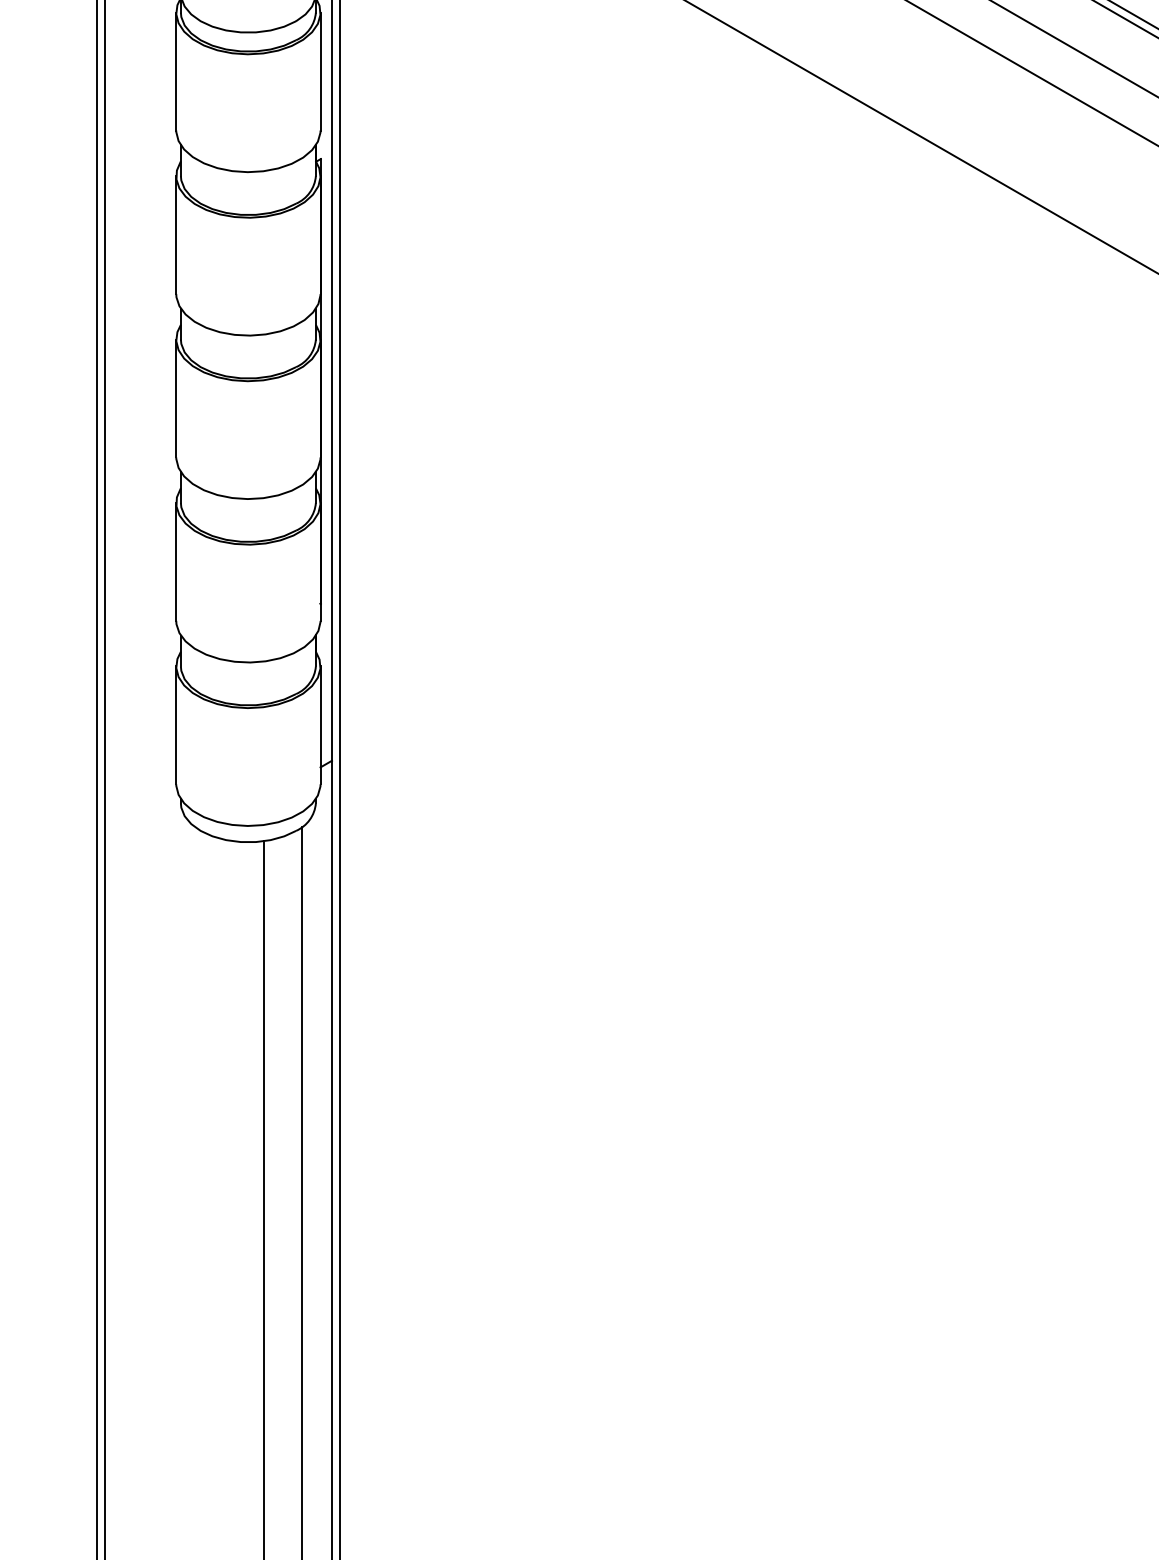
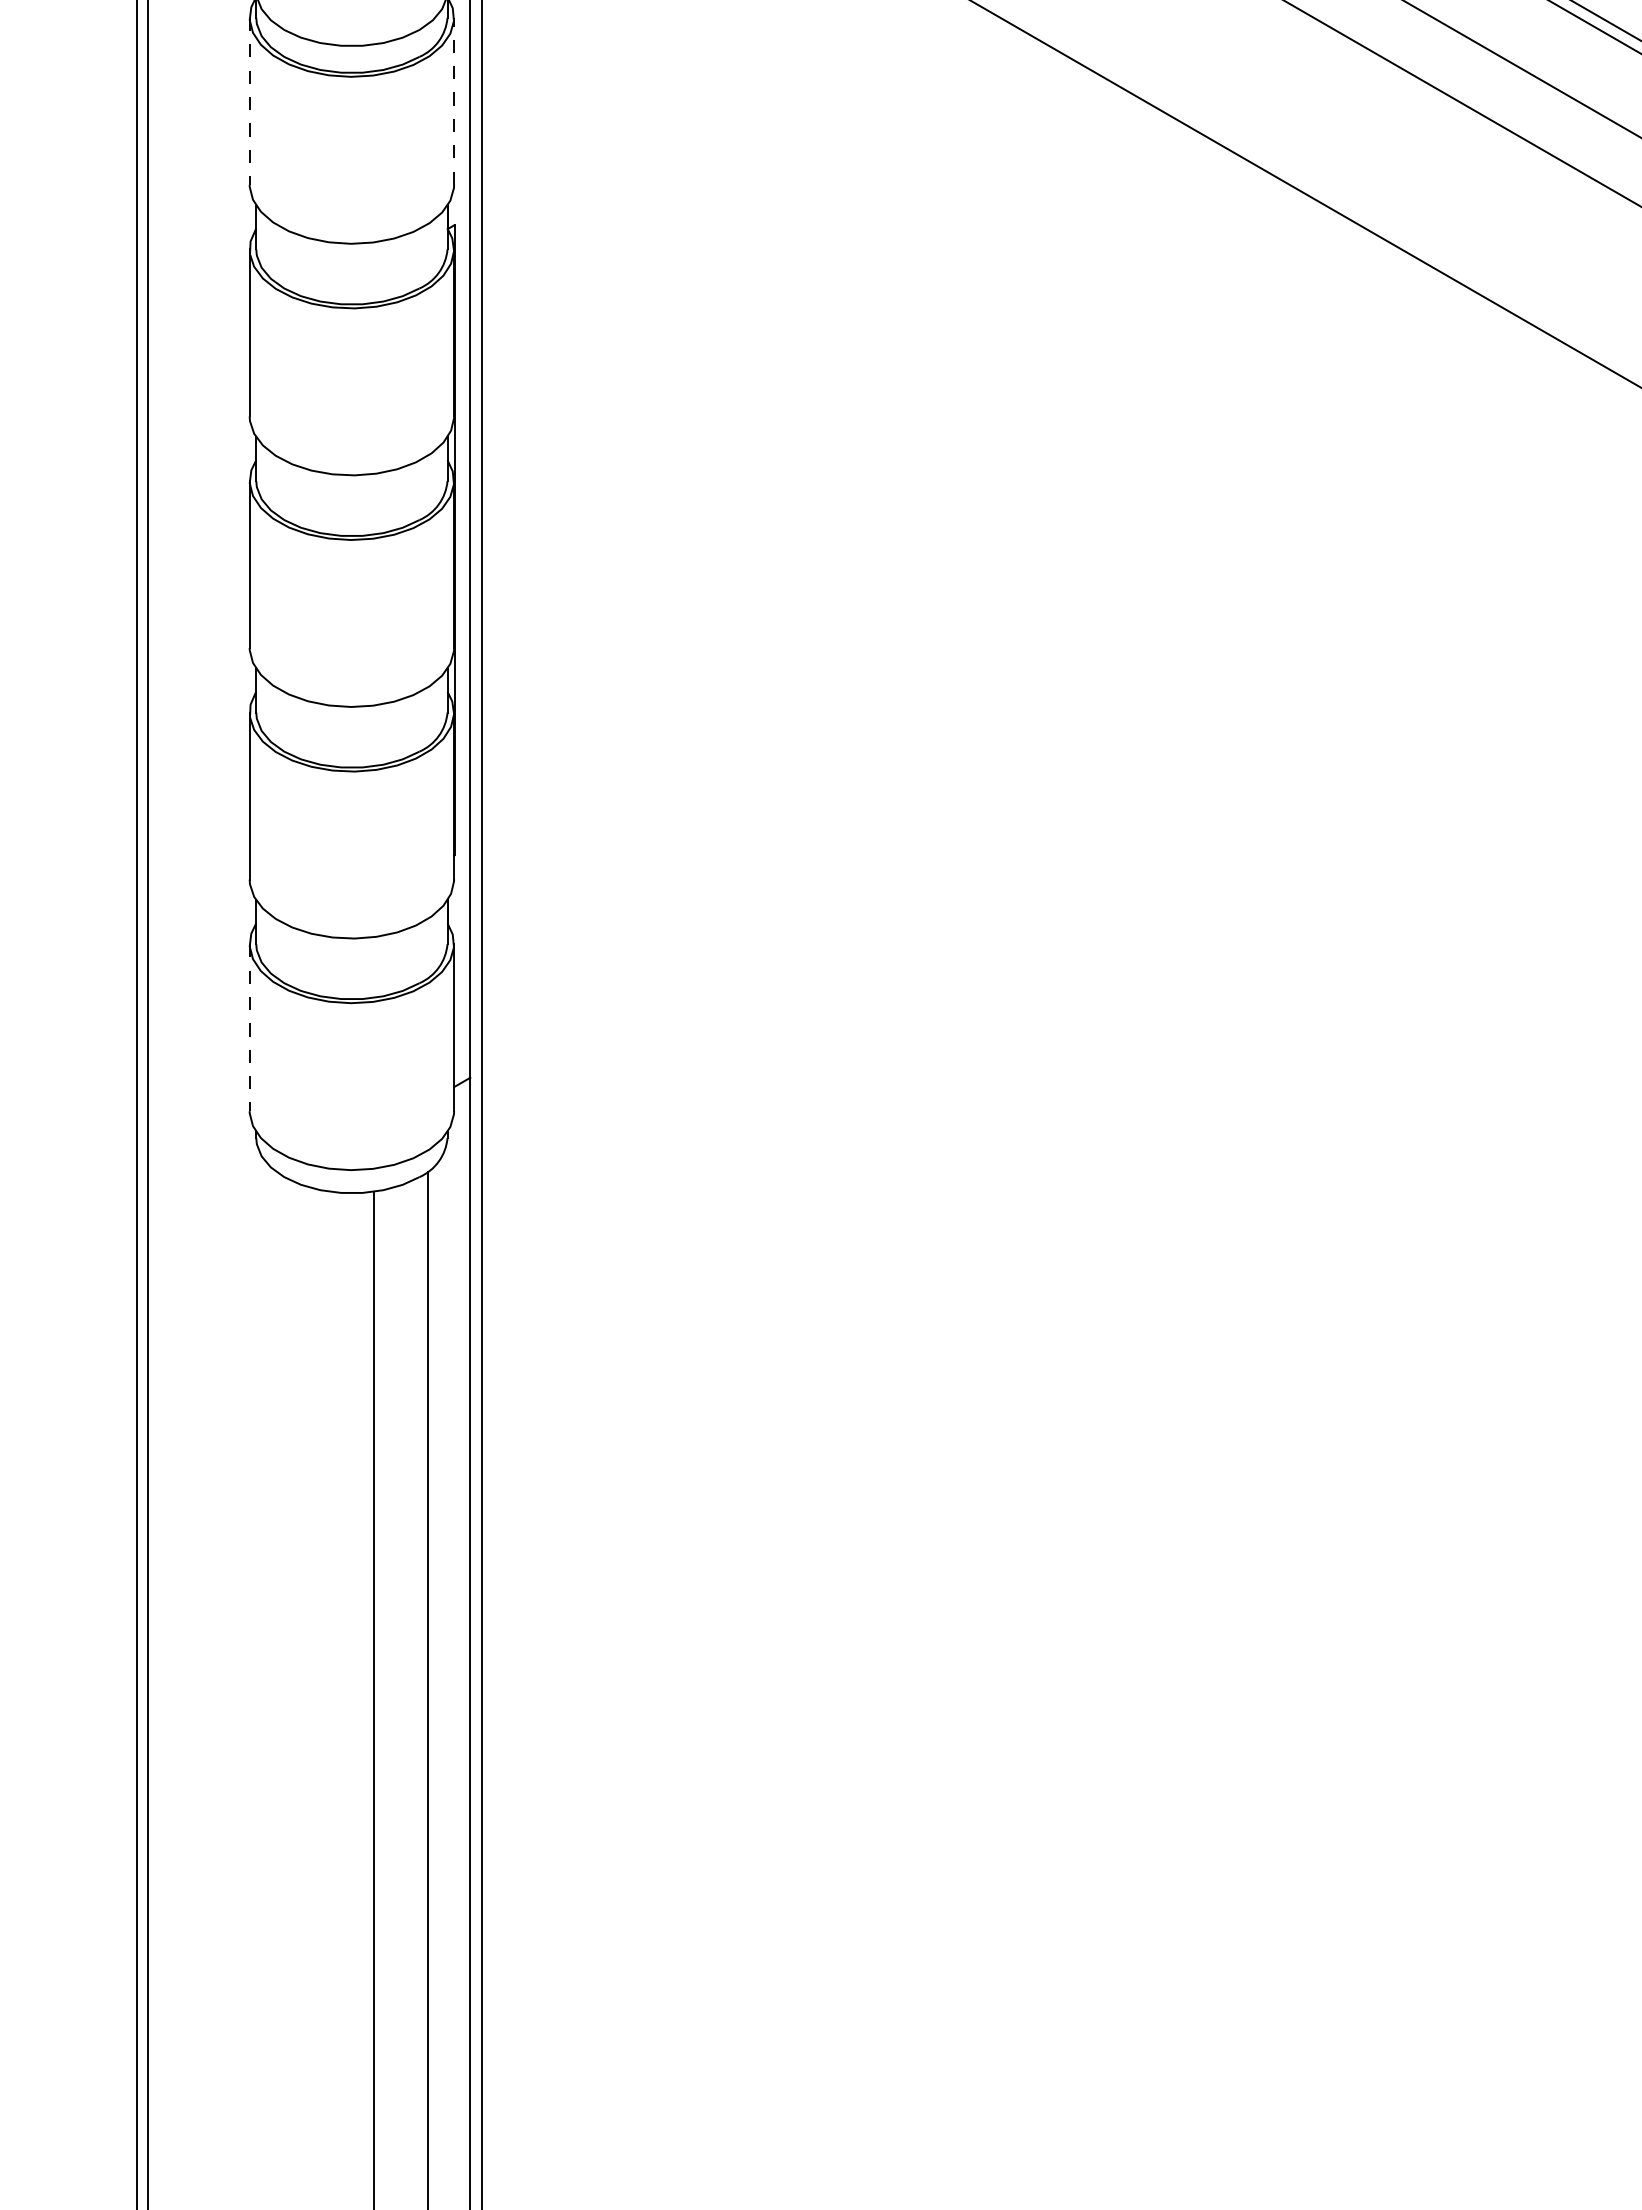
line: (176, 71) -> (249, 101), solid -> dashed
line: (320, 71) -> (454, 100), solid -> dashed
line: (176, 726) -> (249, 1028), solid -> dashed

